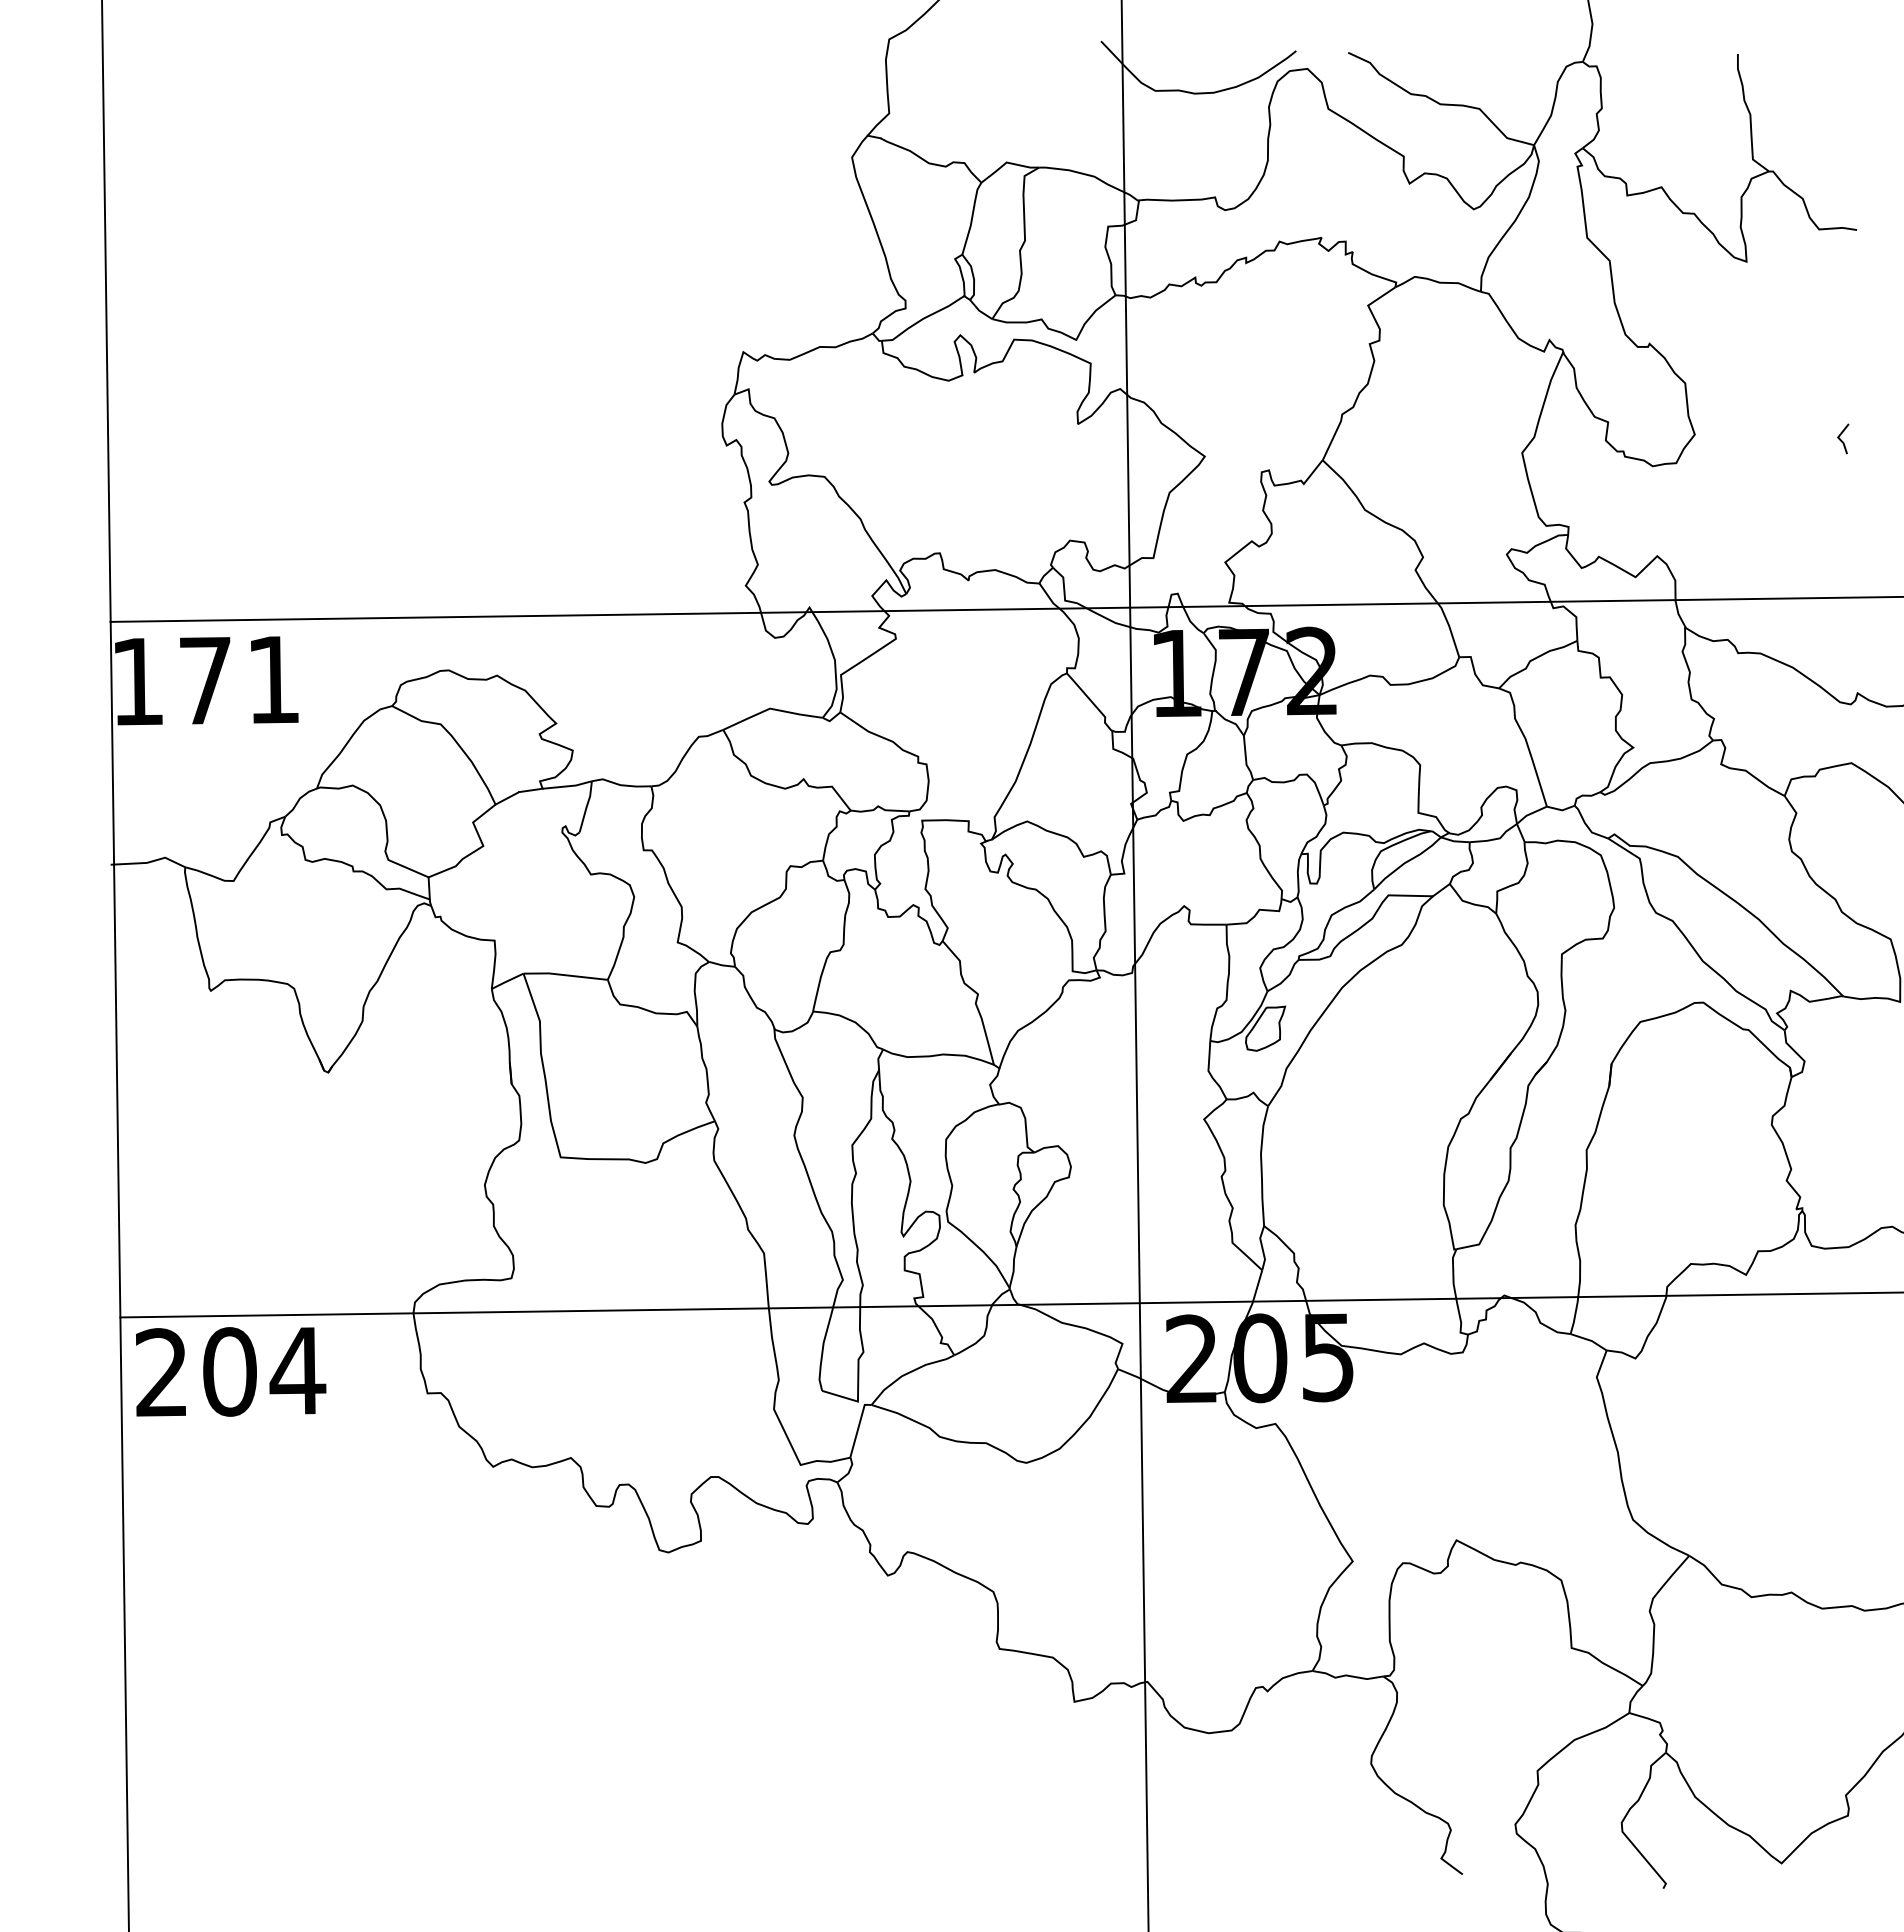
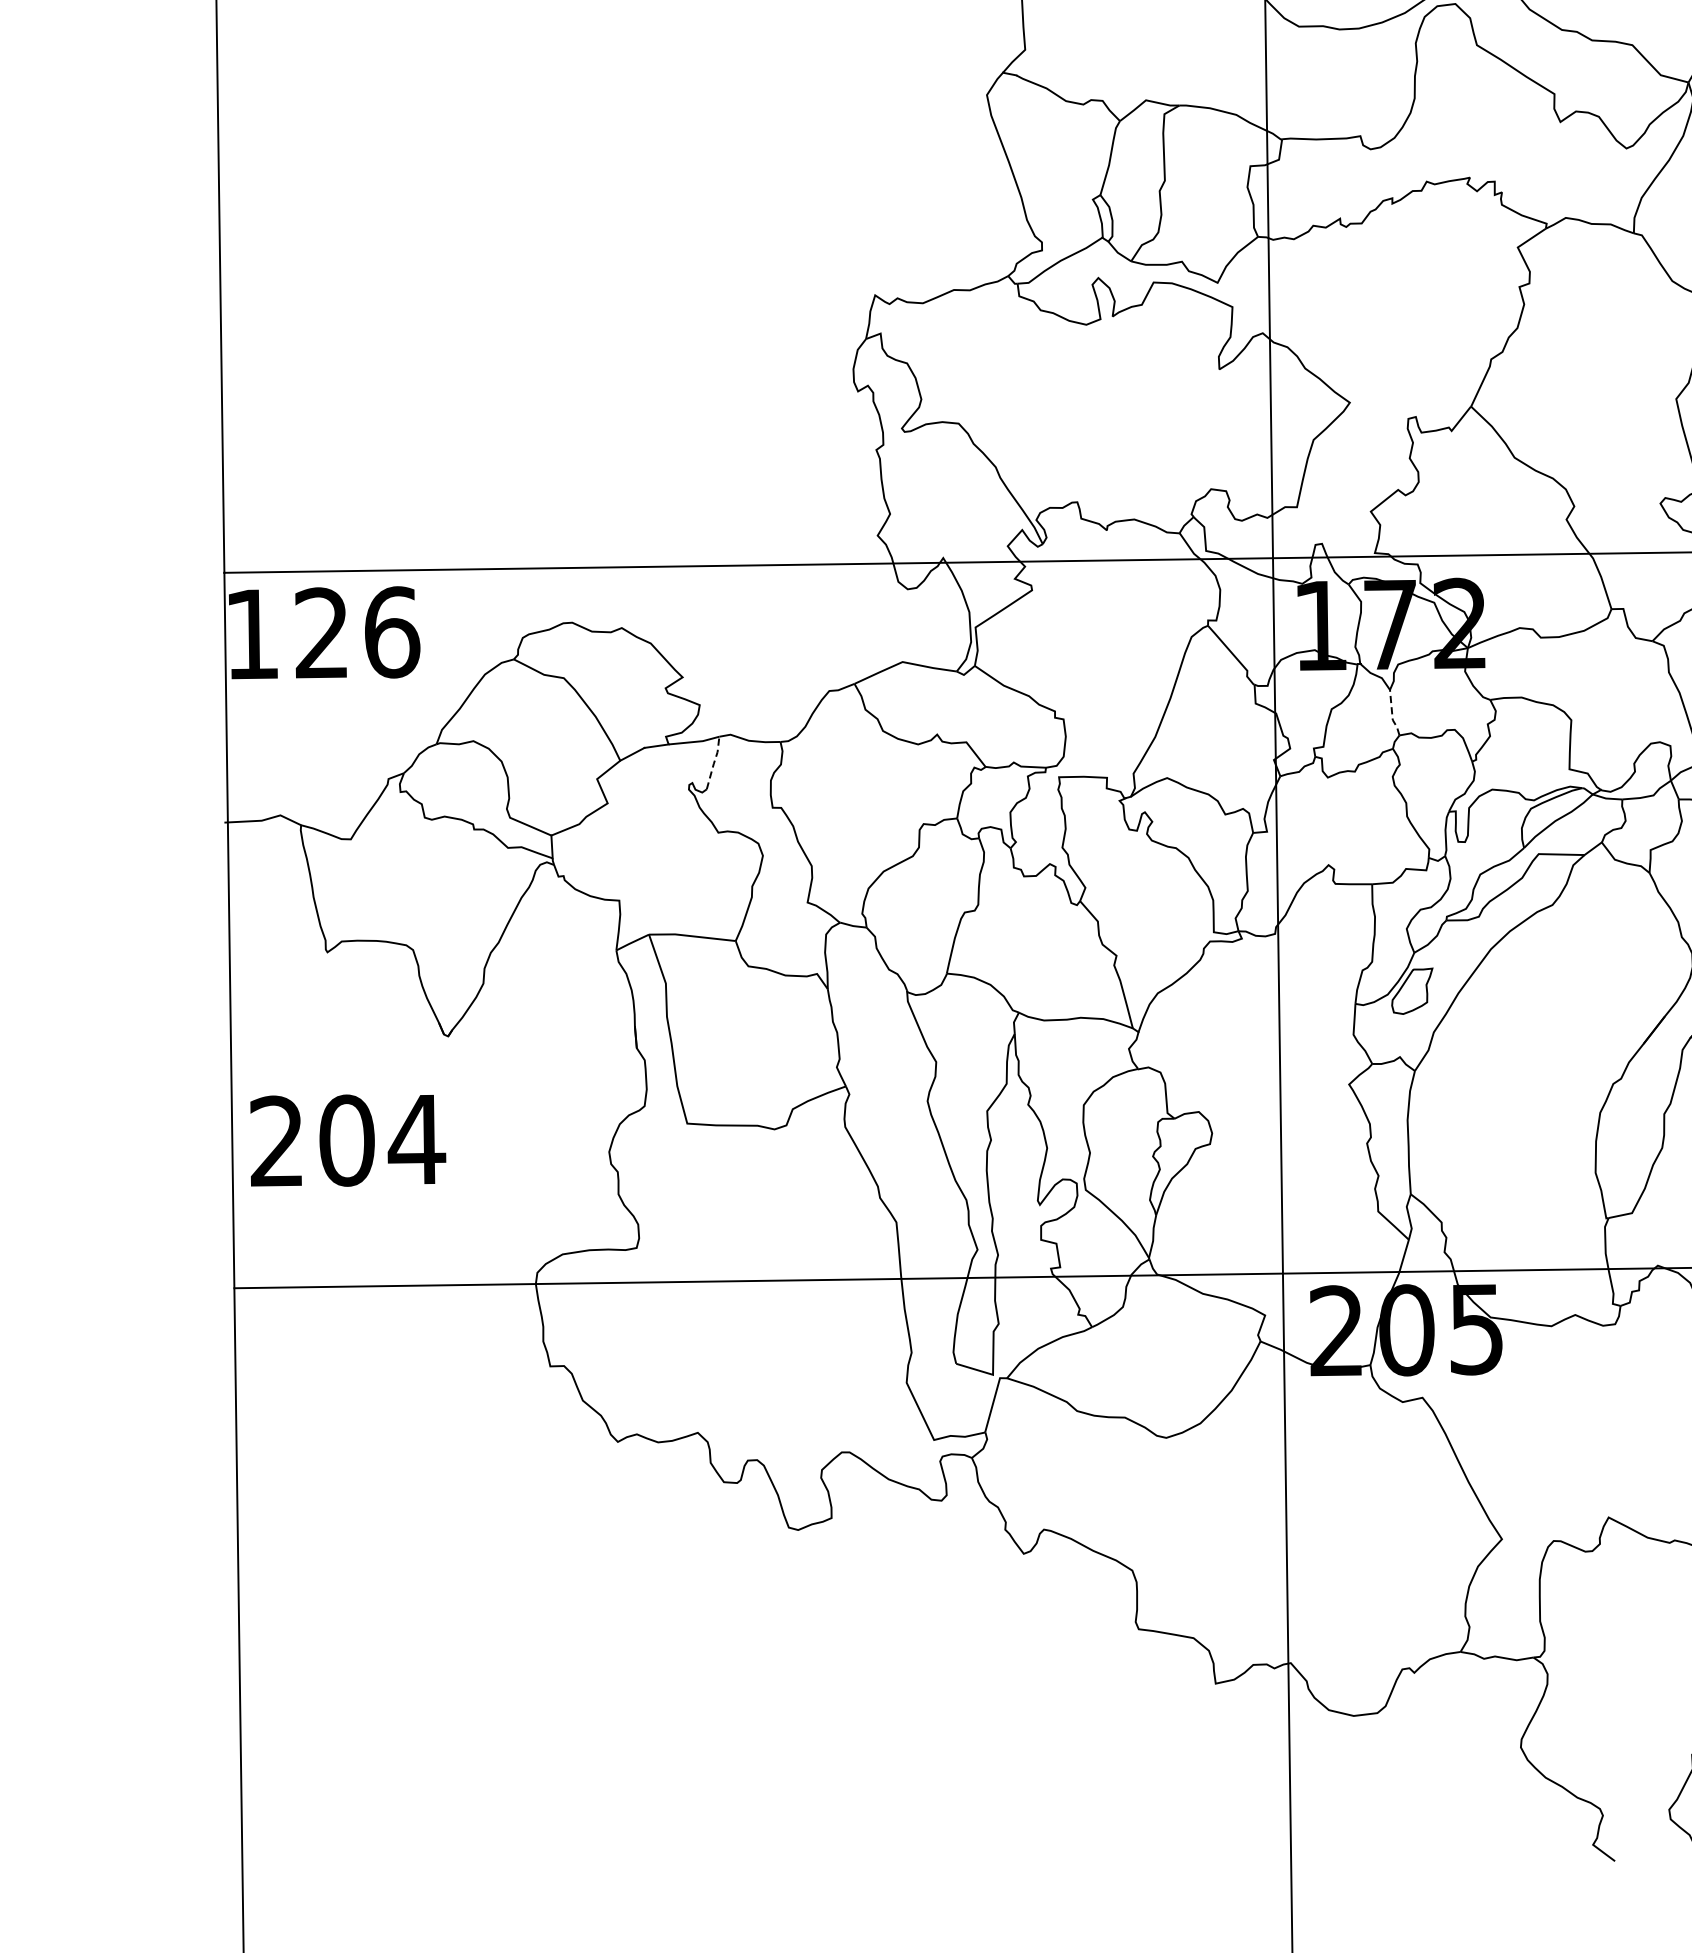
text: (240, 679) -> (357, 632), 171 -> 126
line: (1246, 760) -> (1392, 715), solid -> dashed
line: (587, 805) -> (714, 761), solid -> dashed
text: (231, 1371) -> (348, 1140), moved

